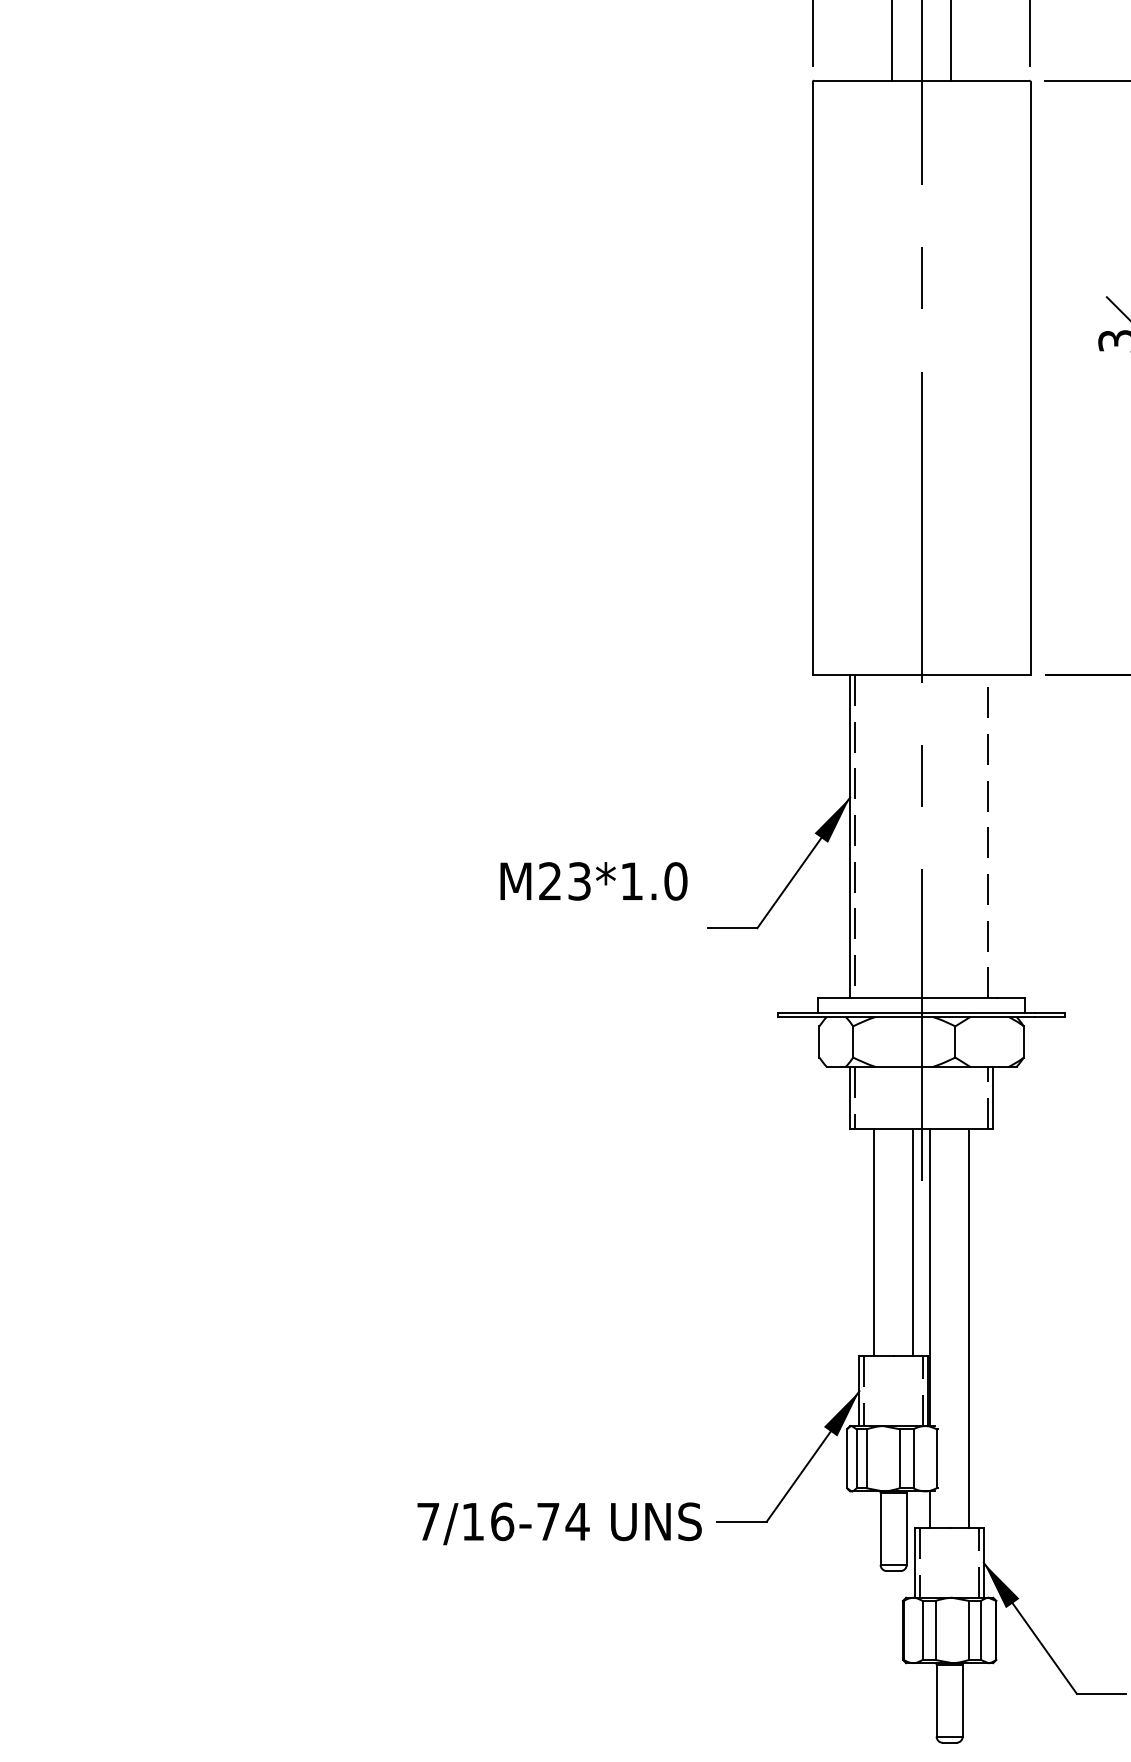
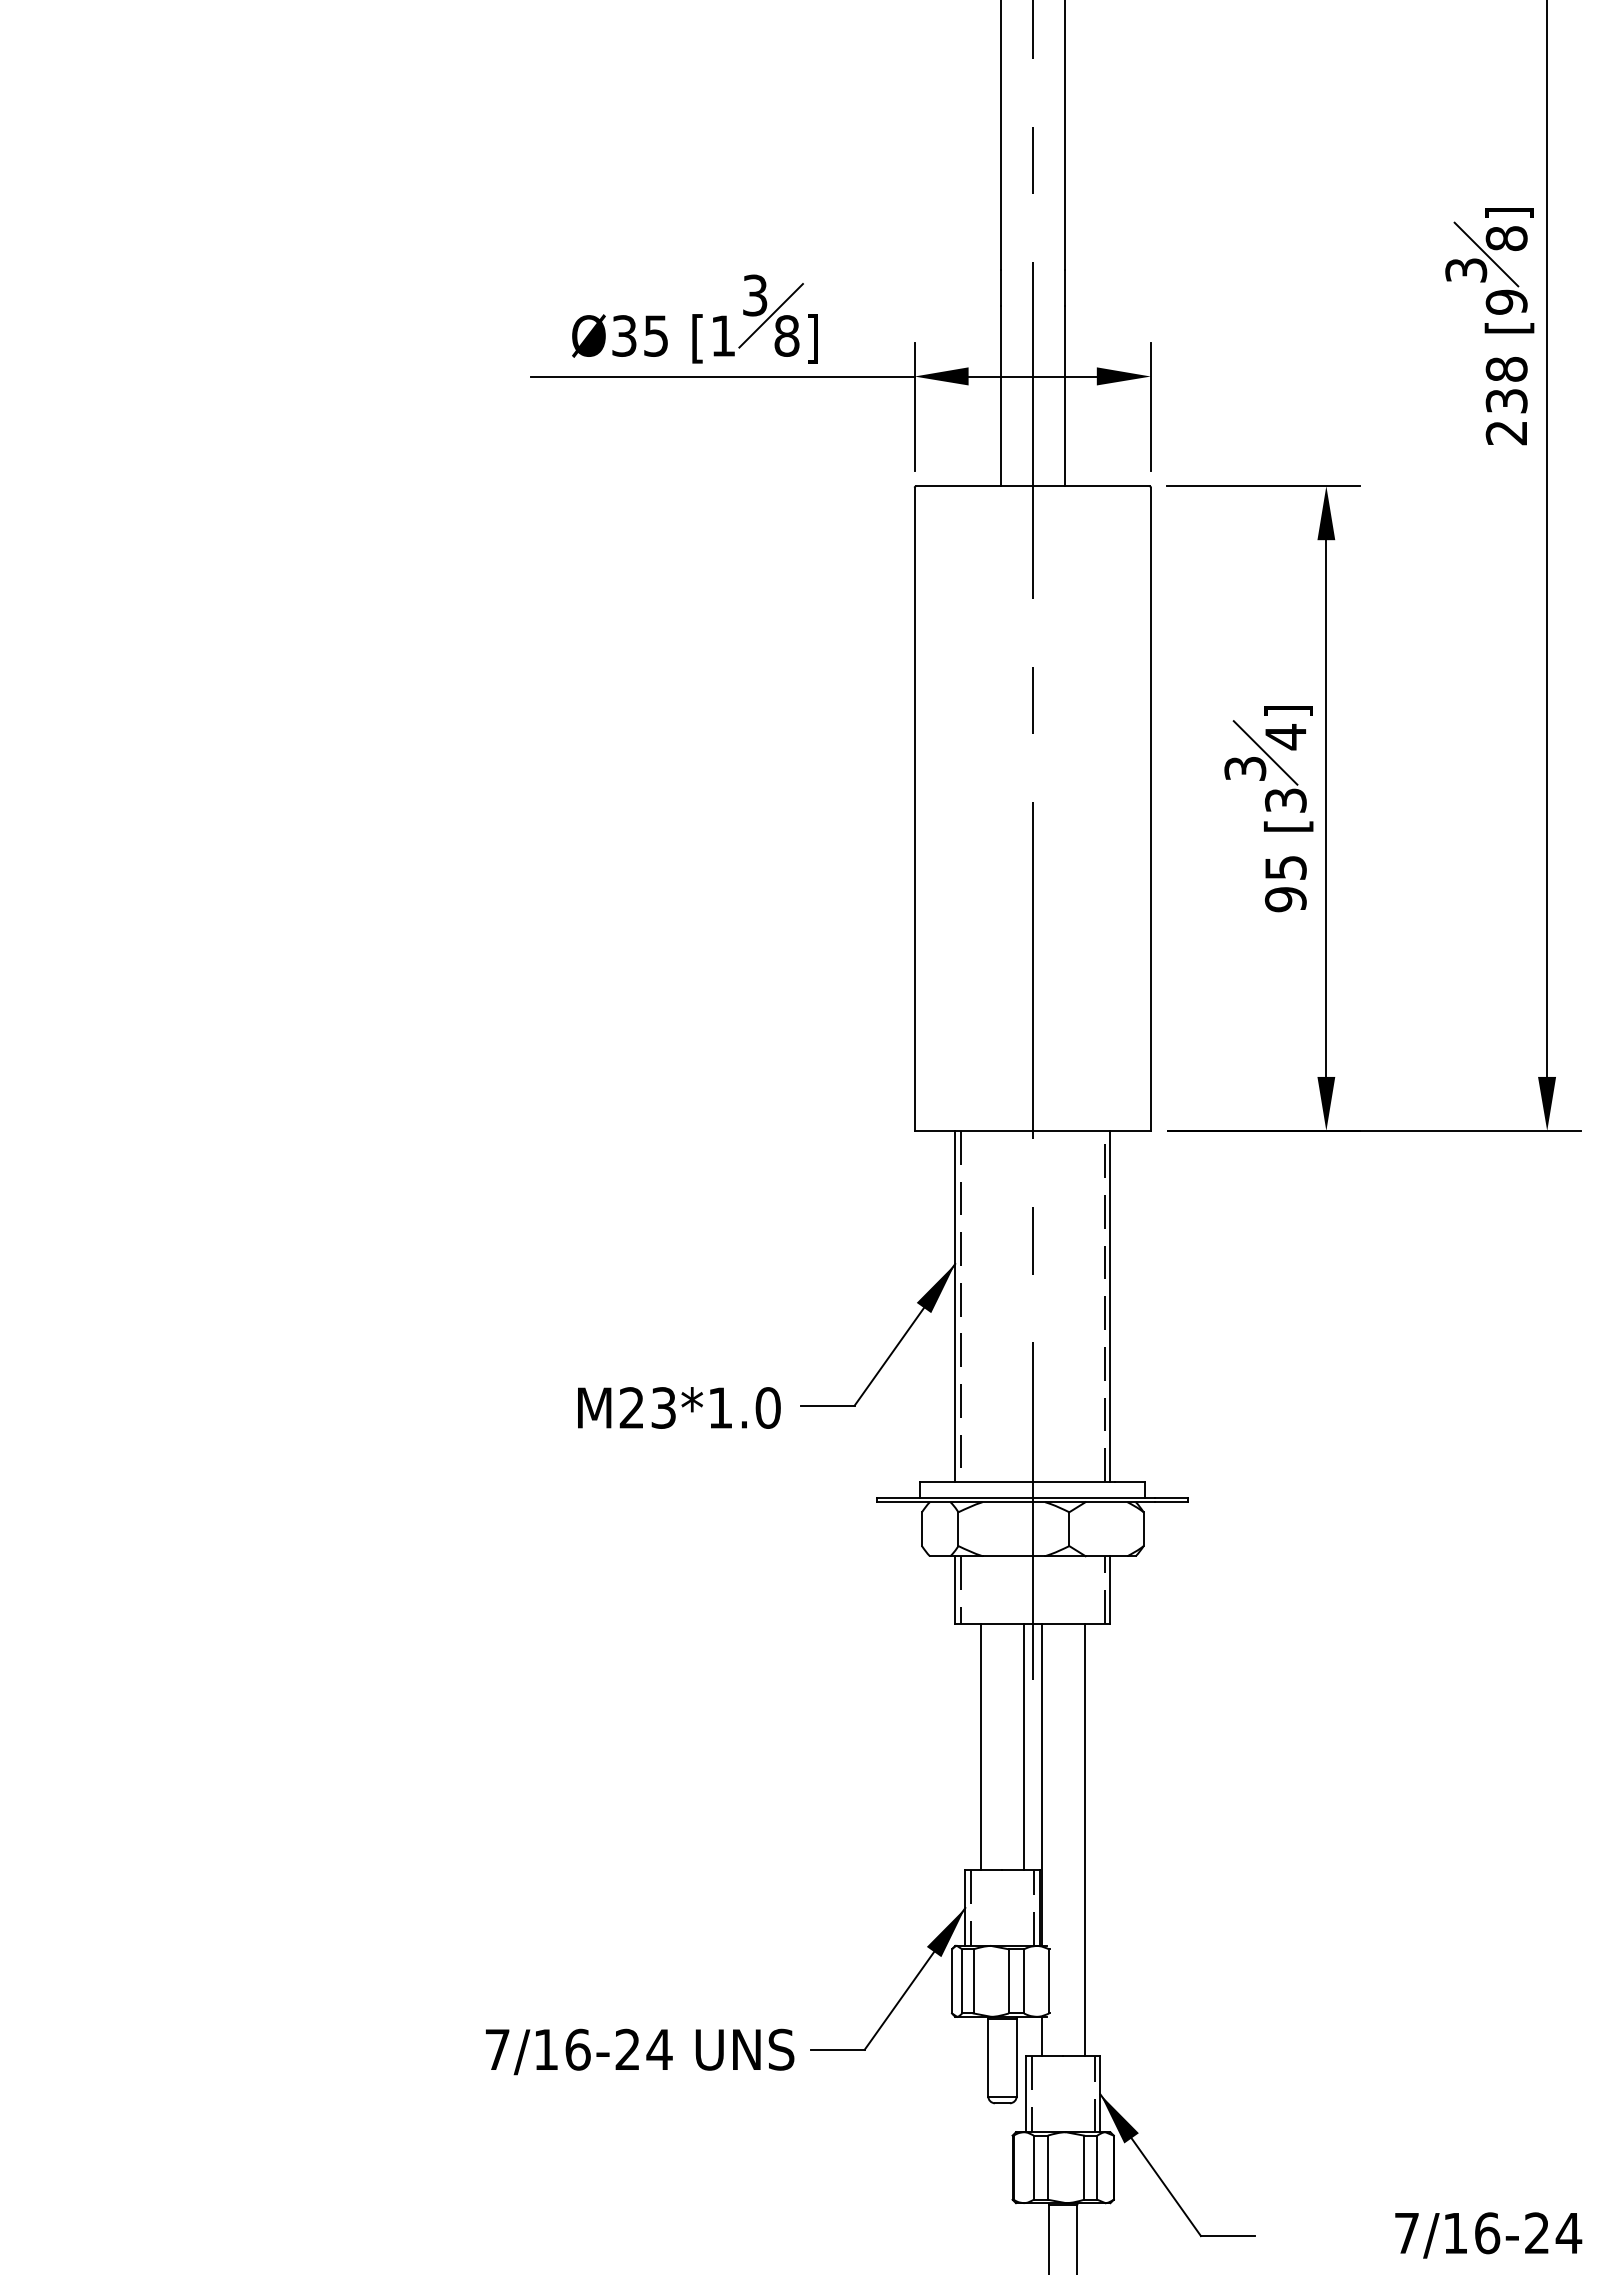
line: (993, 835) -> (1110, 1305), added
text: (594, 880) -> (679, 1407), moved
text: (548, 1520) -> (627, 2048), 7/16-74 -> 7/16-24

